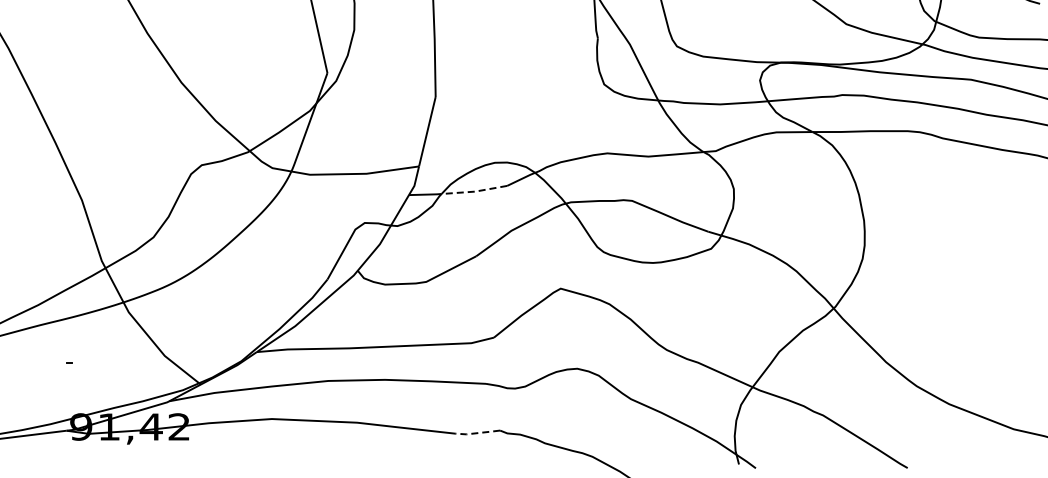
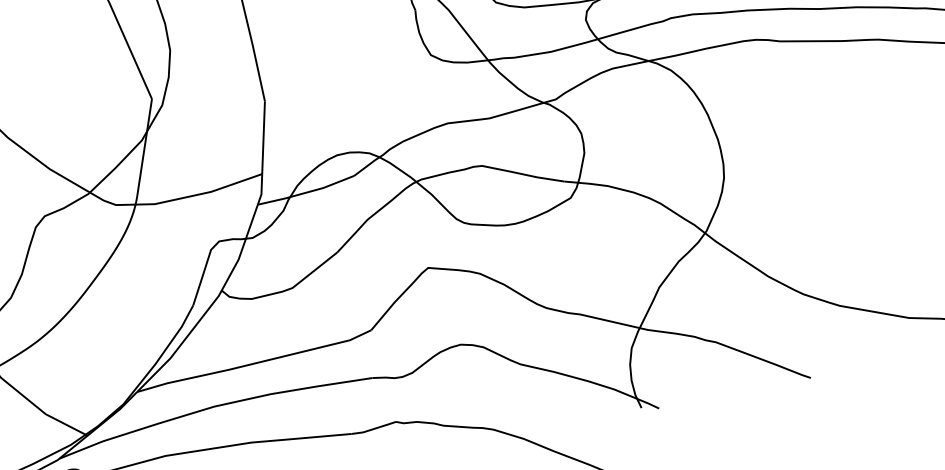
line: (475, 191) -> (323, 187), dashed -> solid
line: (477, 433) -> (373, 429), dashed -> solid

